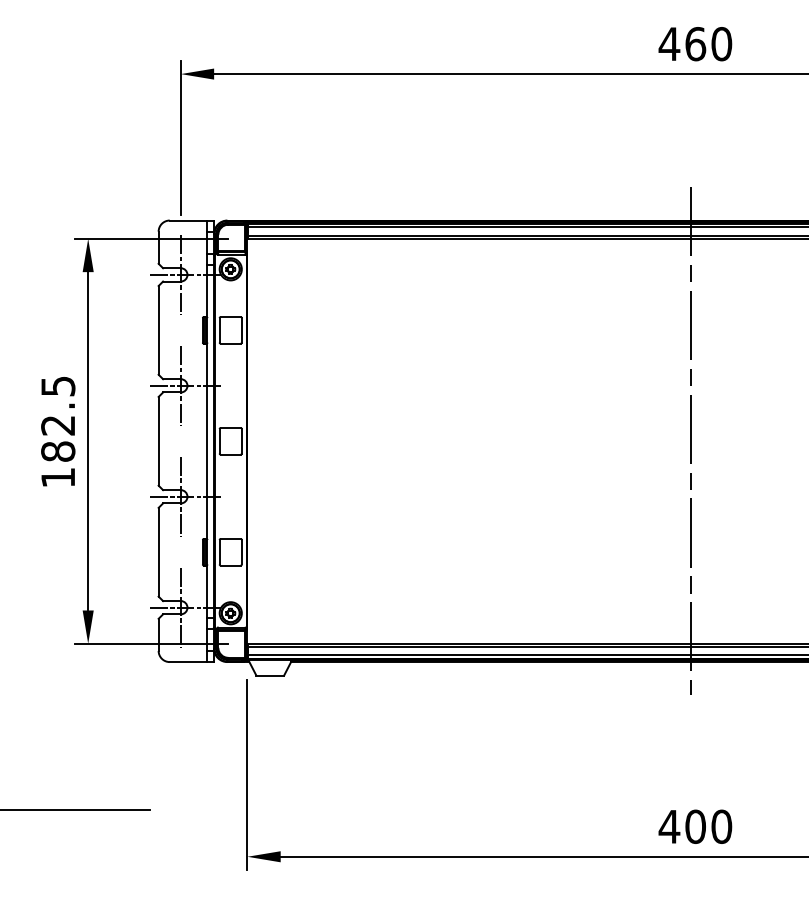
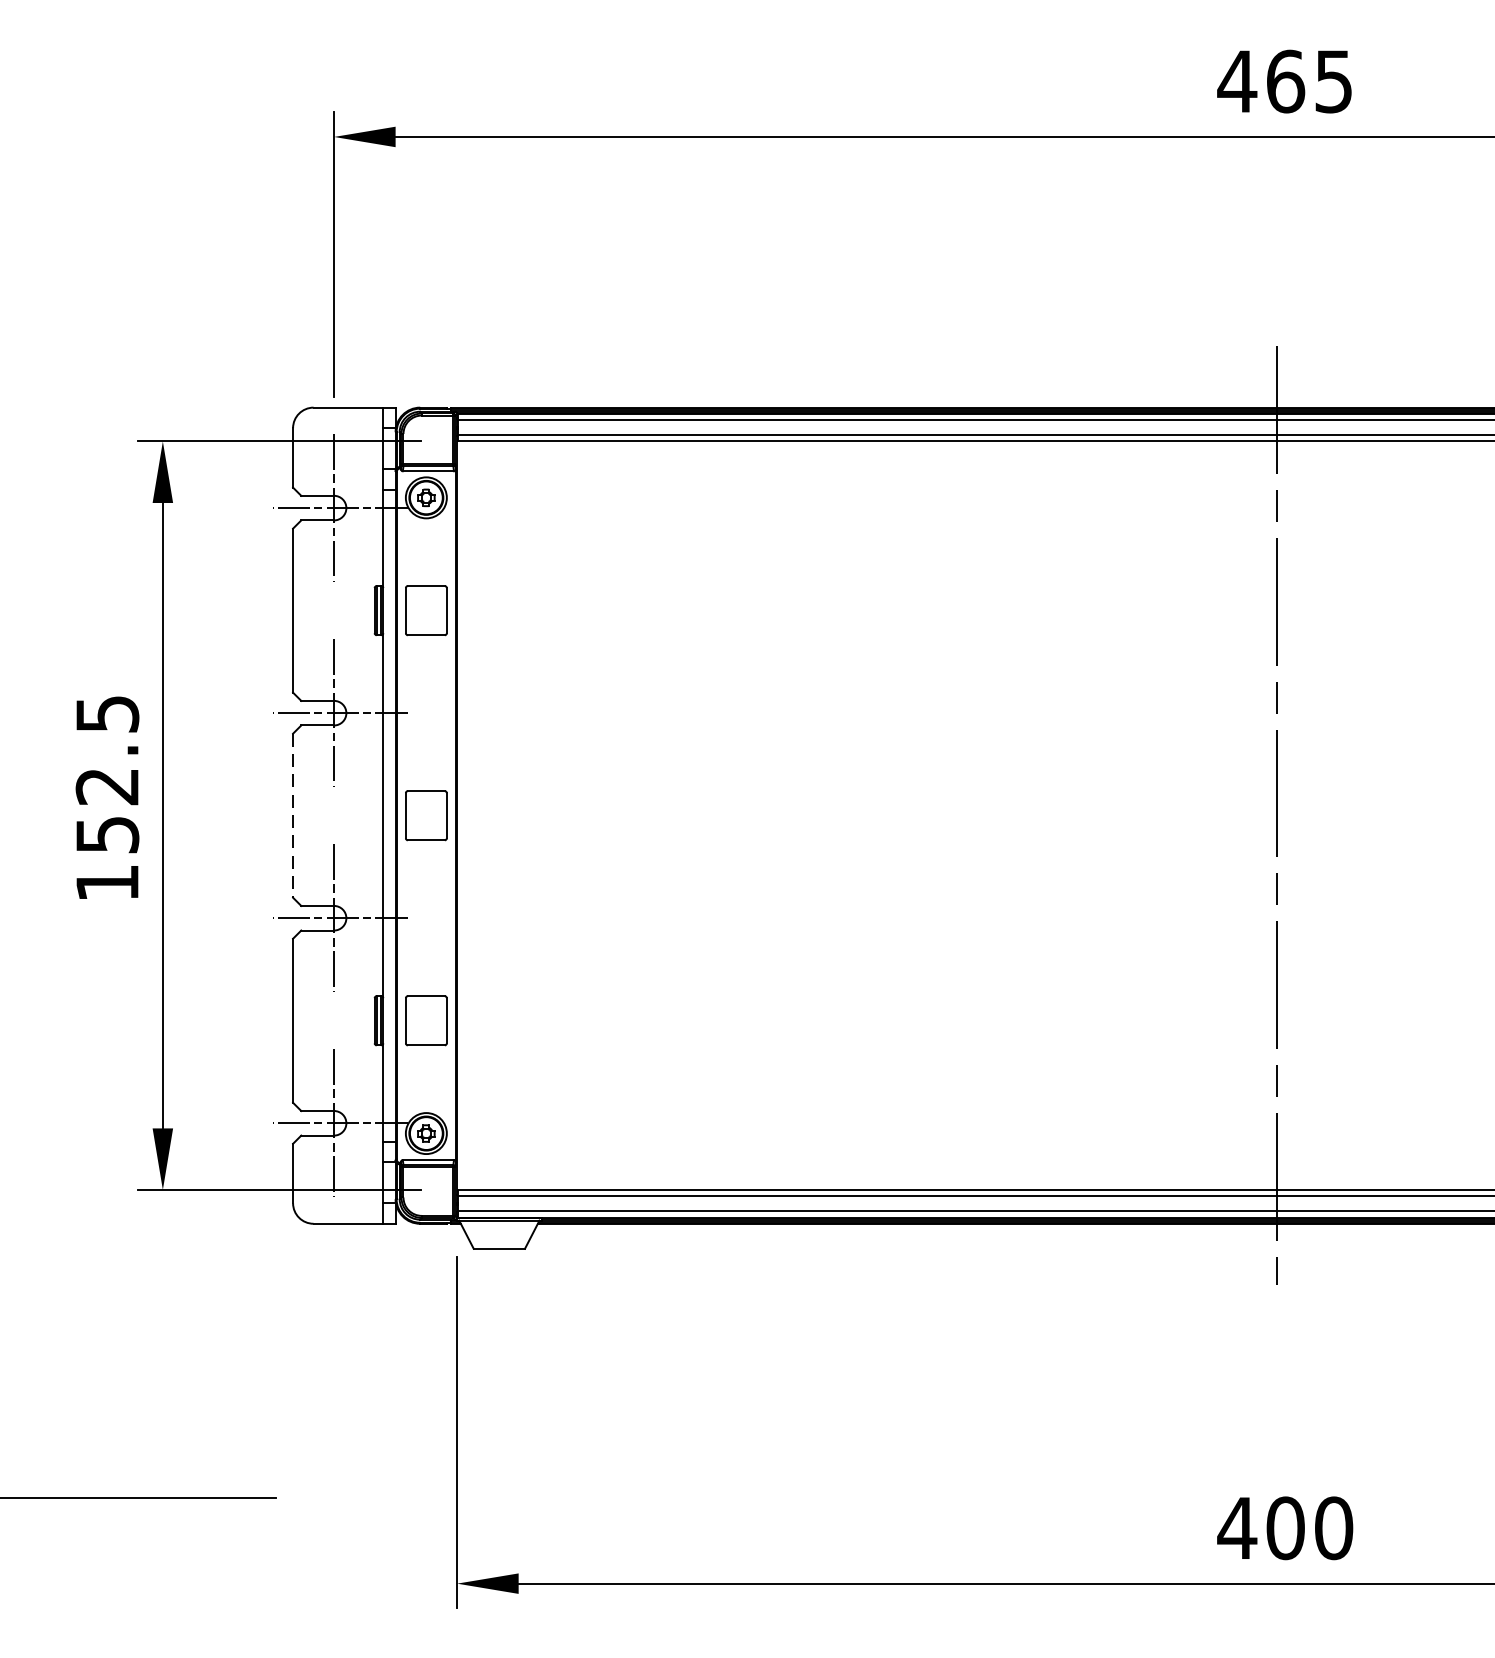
text: (721, 44) -> (1333, 82), 460 -> 465
line: (158, 441) -> (292, 816), solid -> dashed
text: (58, 451) -> (107, 834), 182.5 -> 152.5

